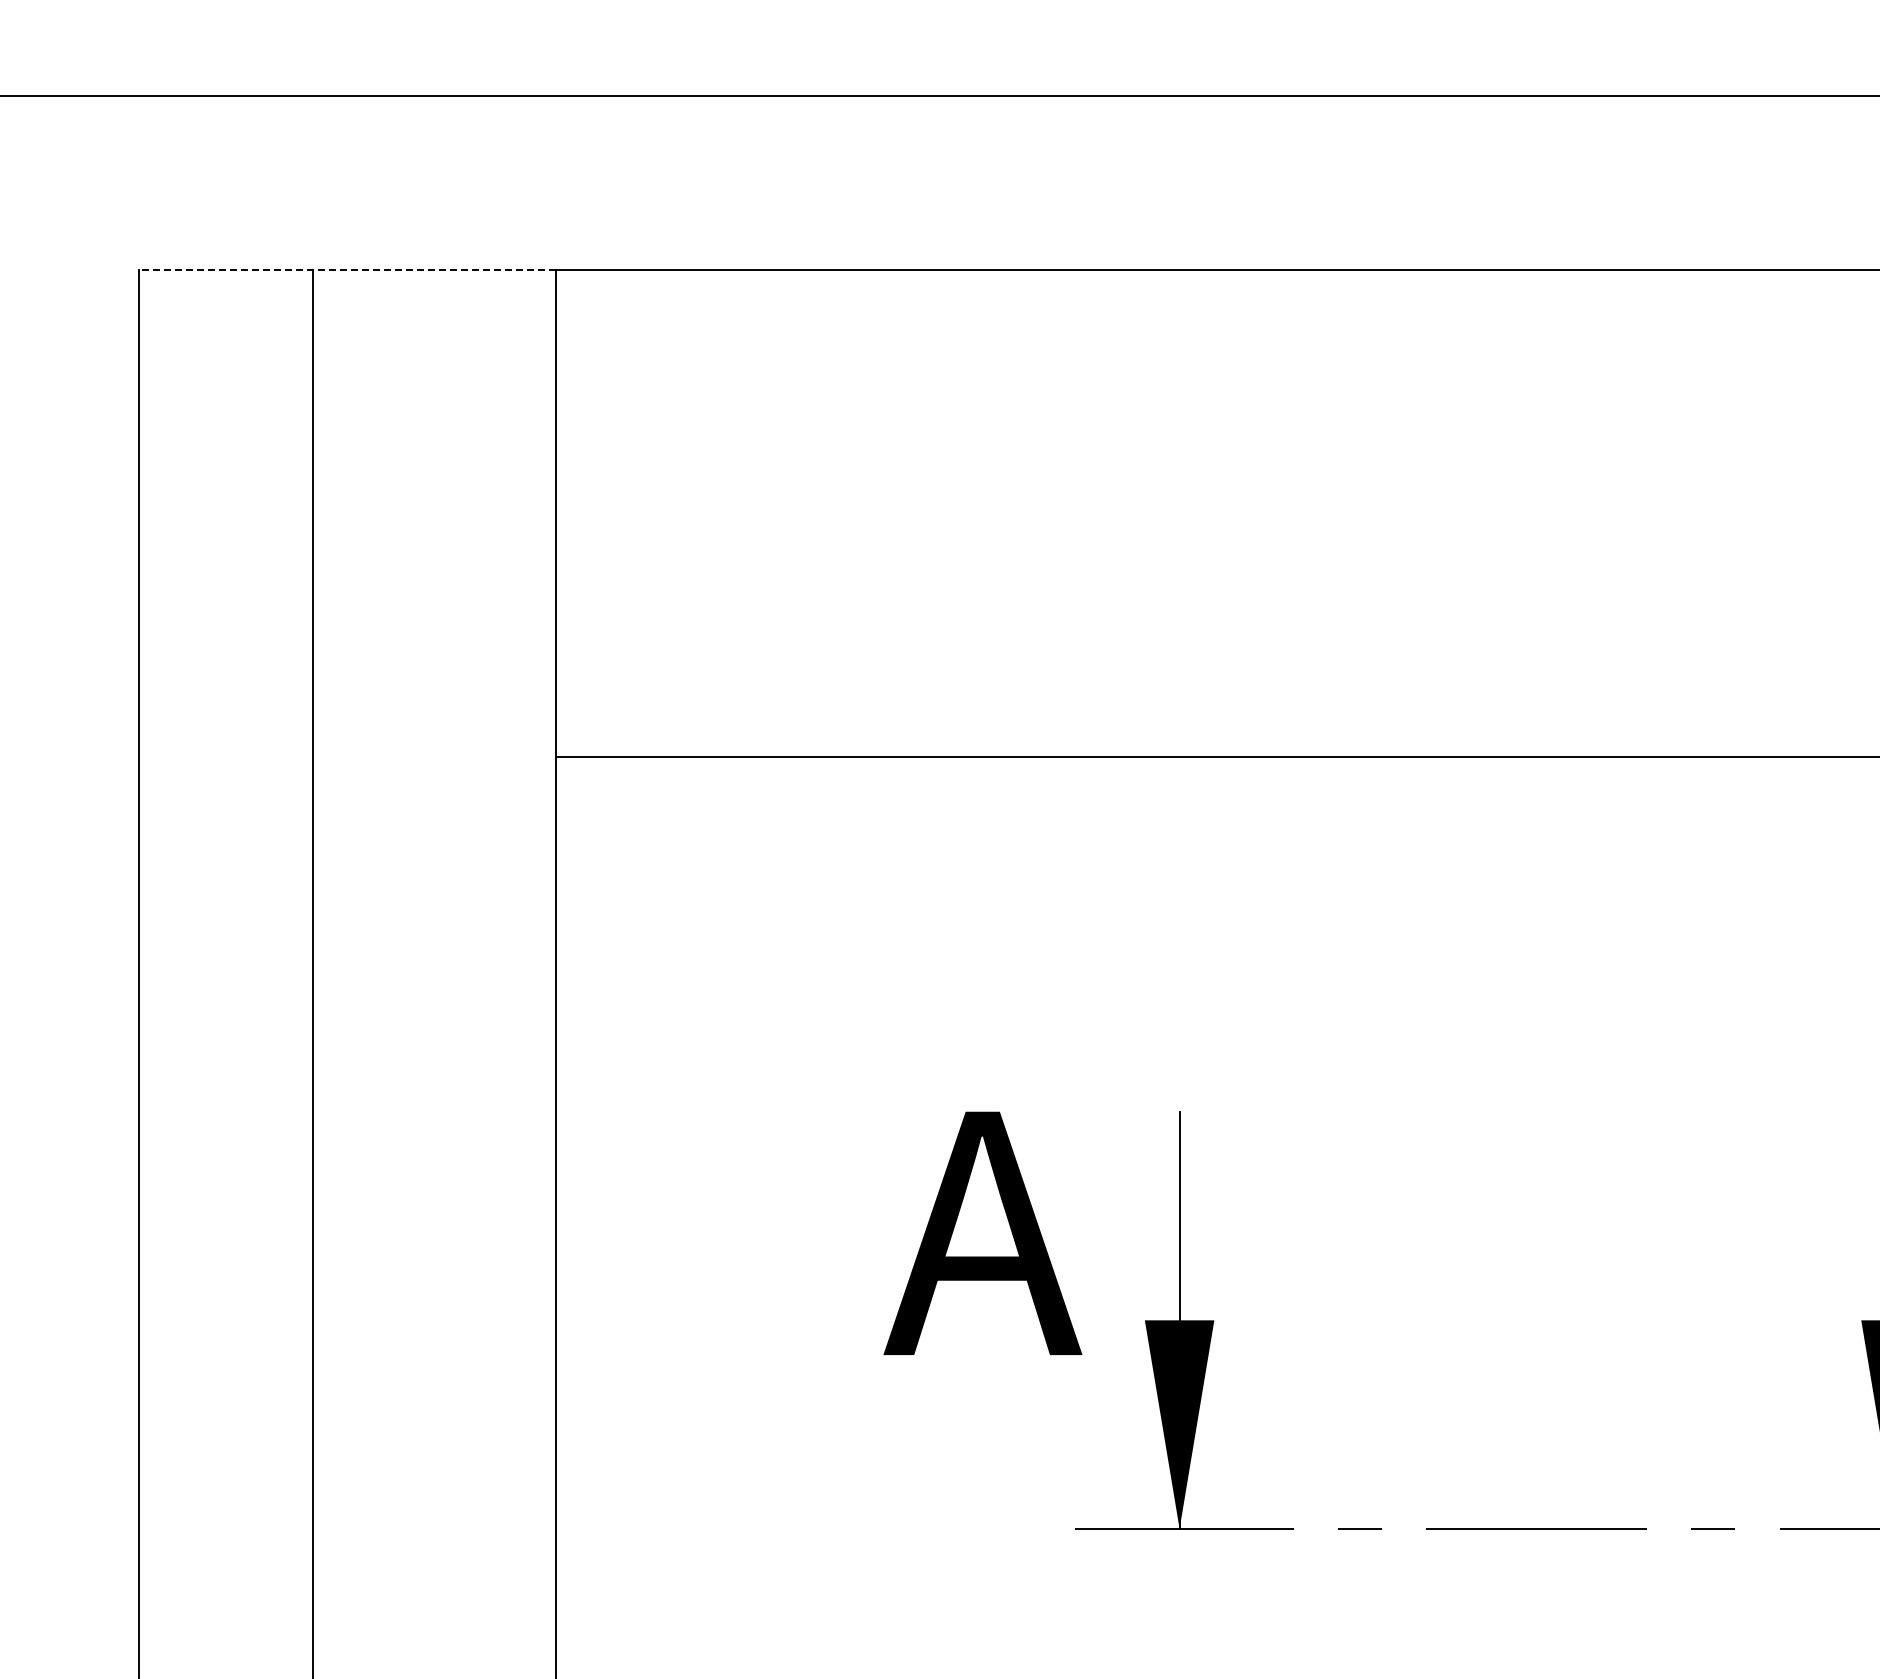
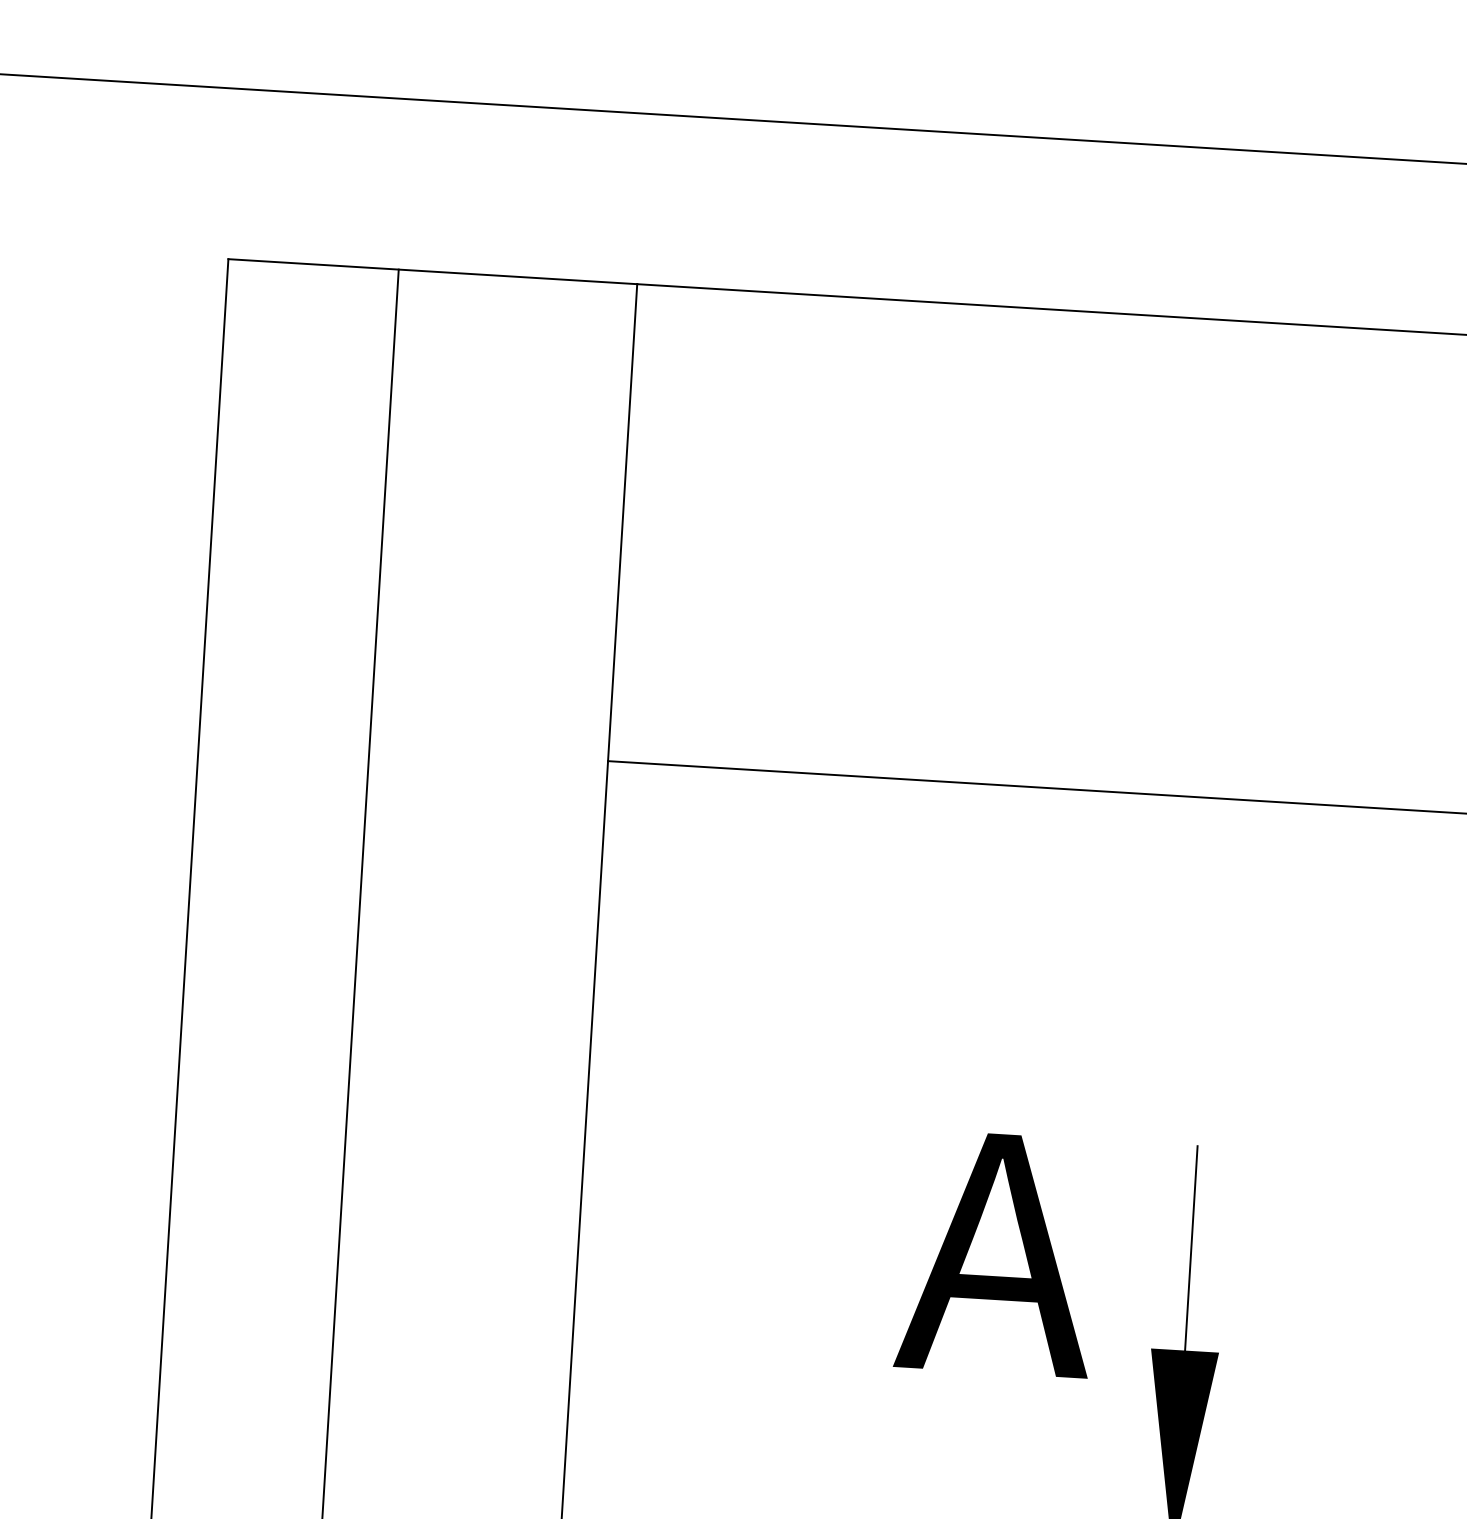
line: (347, 270) -> (432, 271), dashed -> solid

